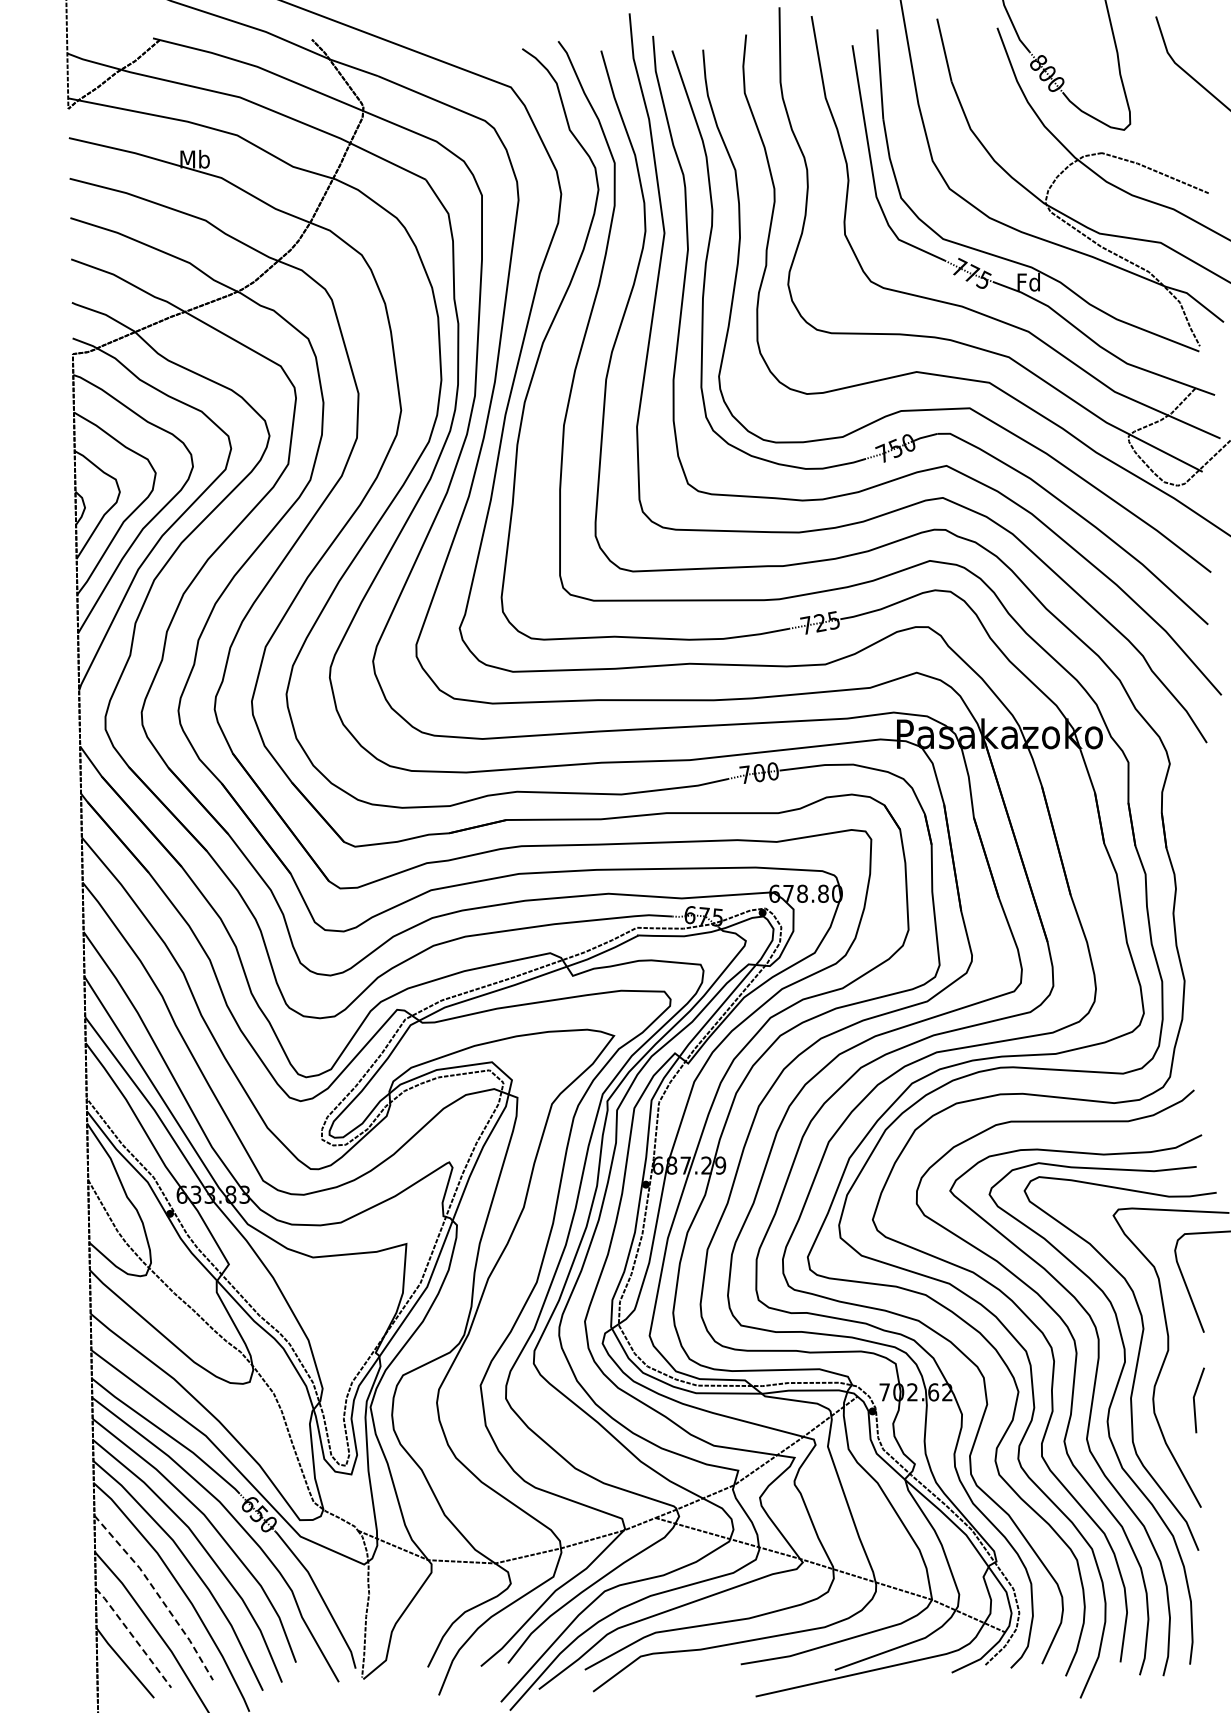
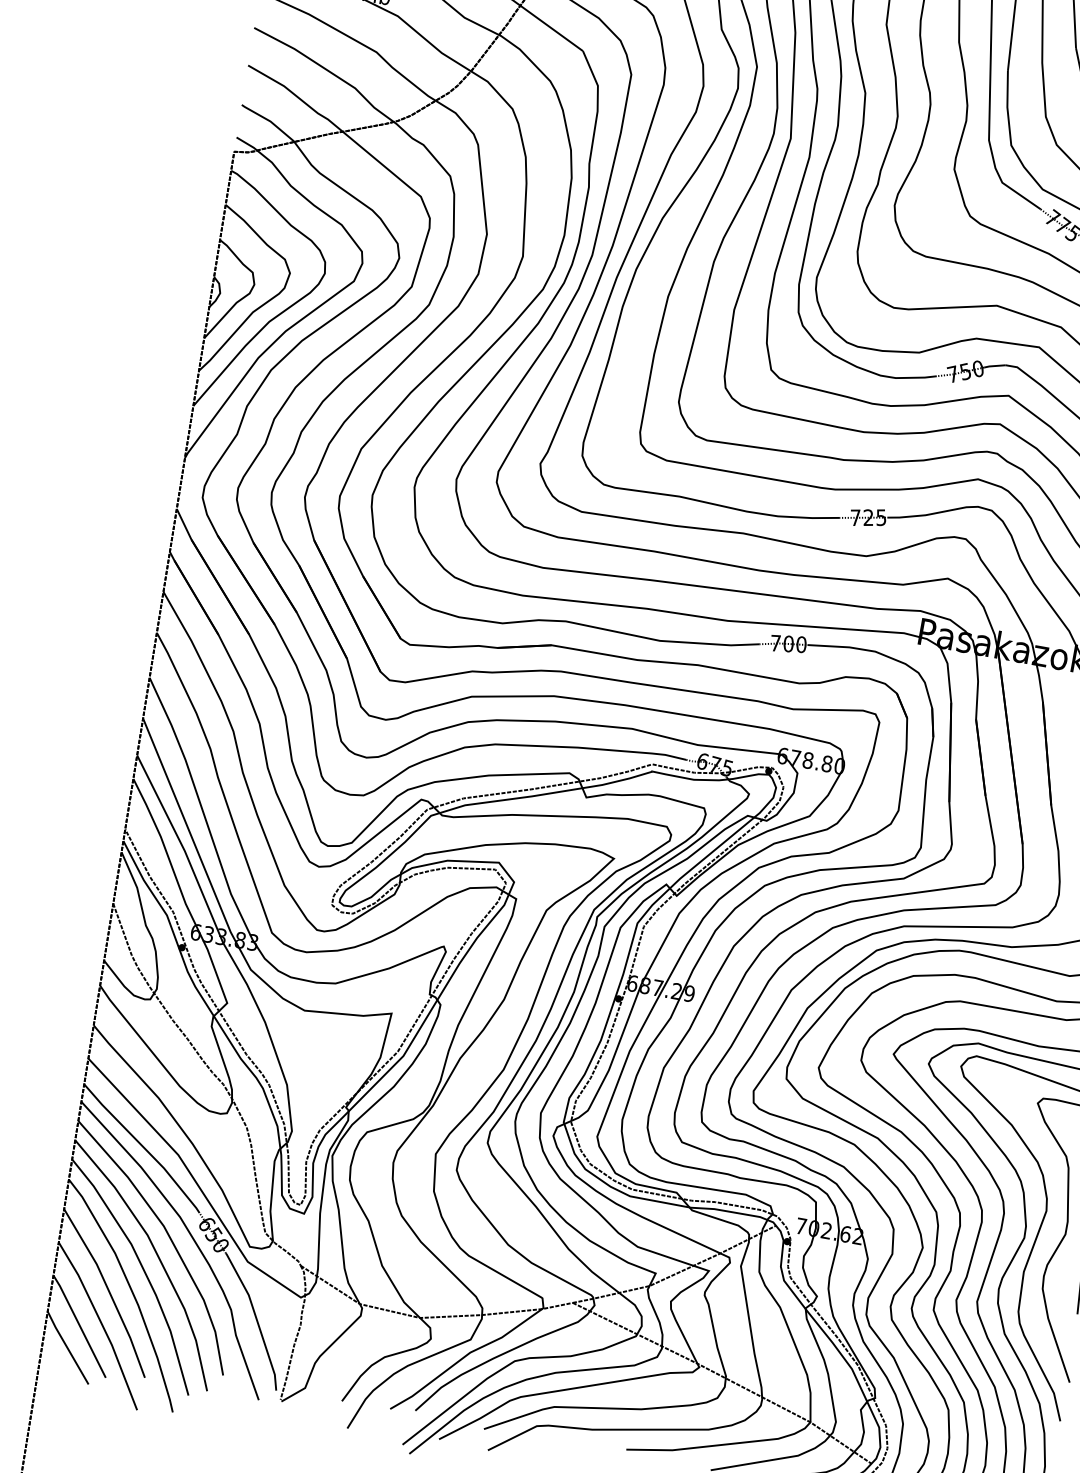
line: (158, 1594) -> (109, 1291), dashed -> solid
line: (133, 1637) -> (79, 1326), dashed -> solid

